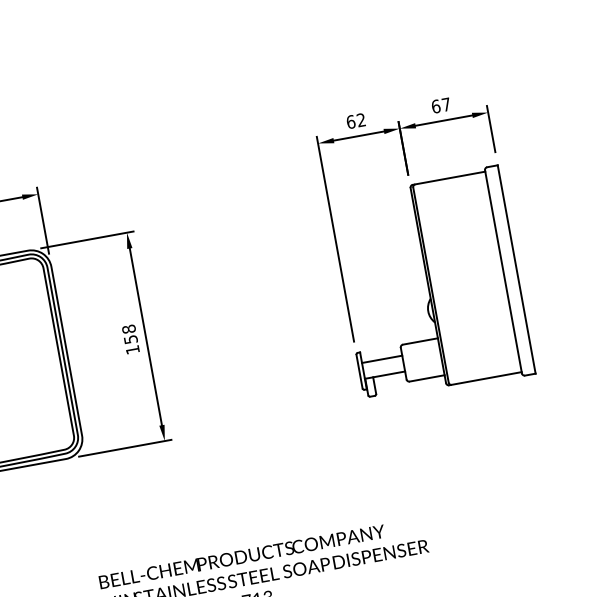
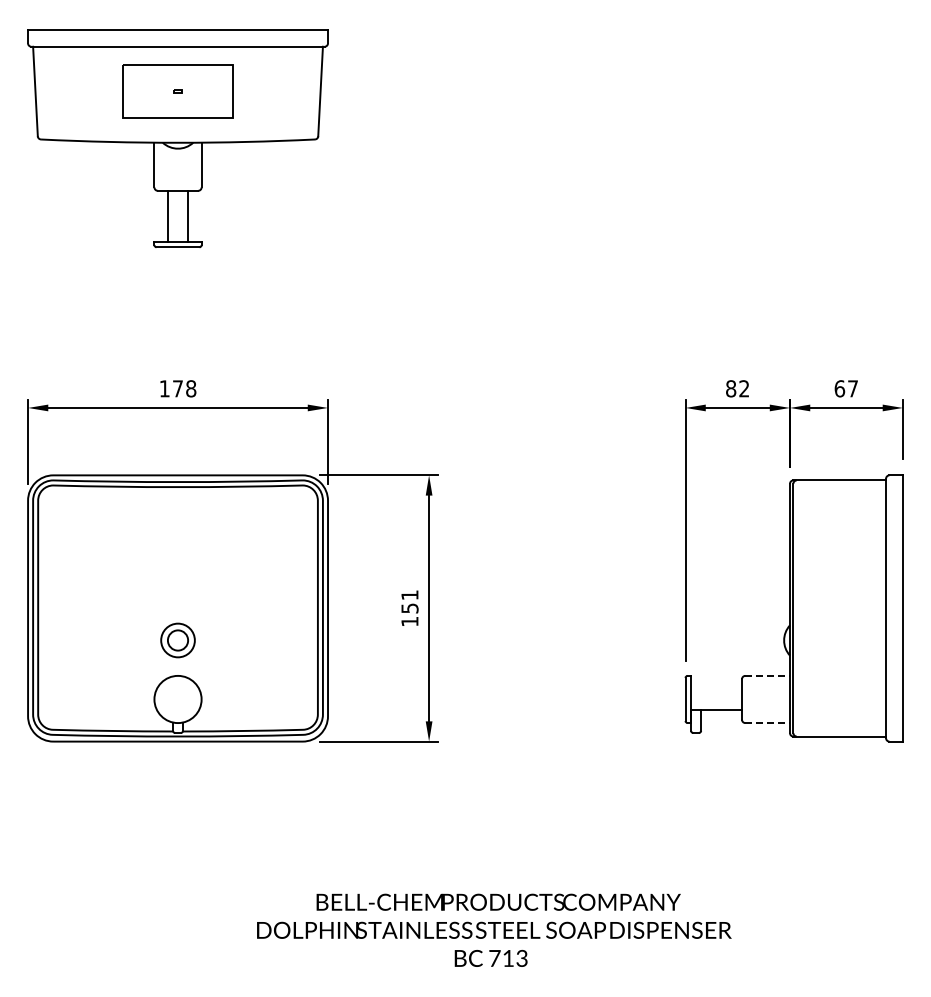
text: (351, 121) -> (731, 388), 62 -> 82
text: (128, 329) -> (409, 595), 158 -> 151
line: (421, 341) -> (768, 675), solid -> dashed
line: (382, 359) -> (716, 689), removed
line: (427, 378) -> (768, 723), solid -> dashed

